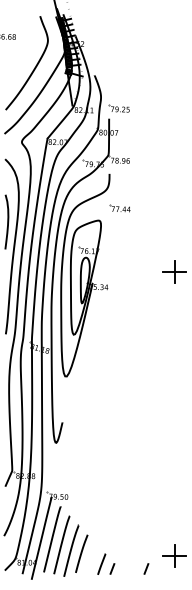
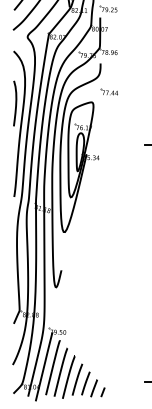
line: (91, 558) -> (85, 383), added
curve: (146, 568) -> (131, 391), removed

